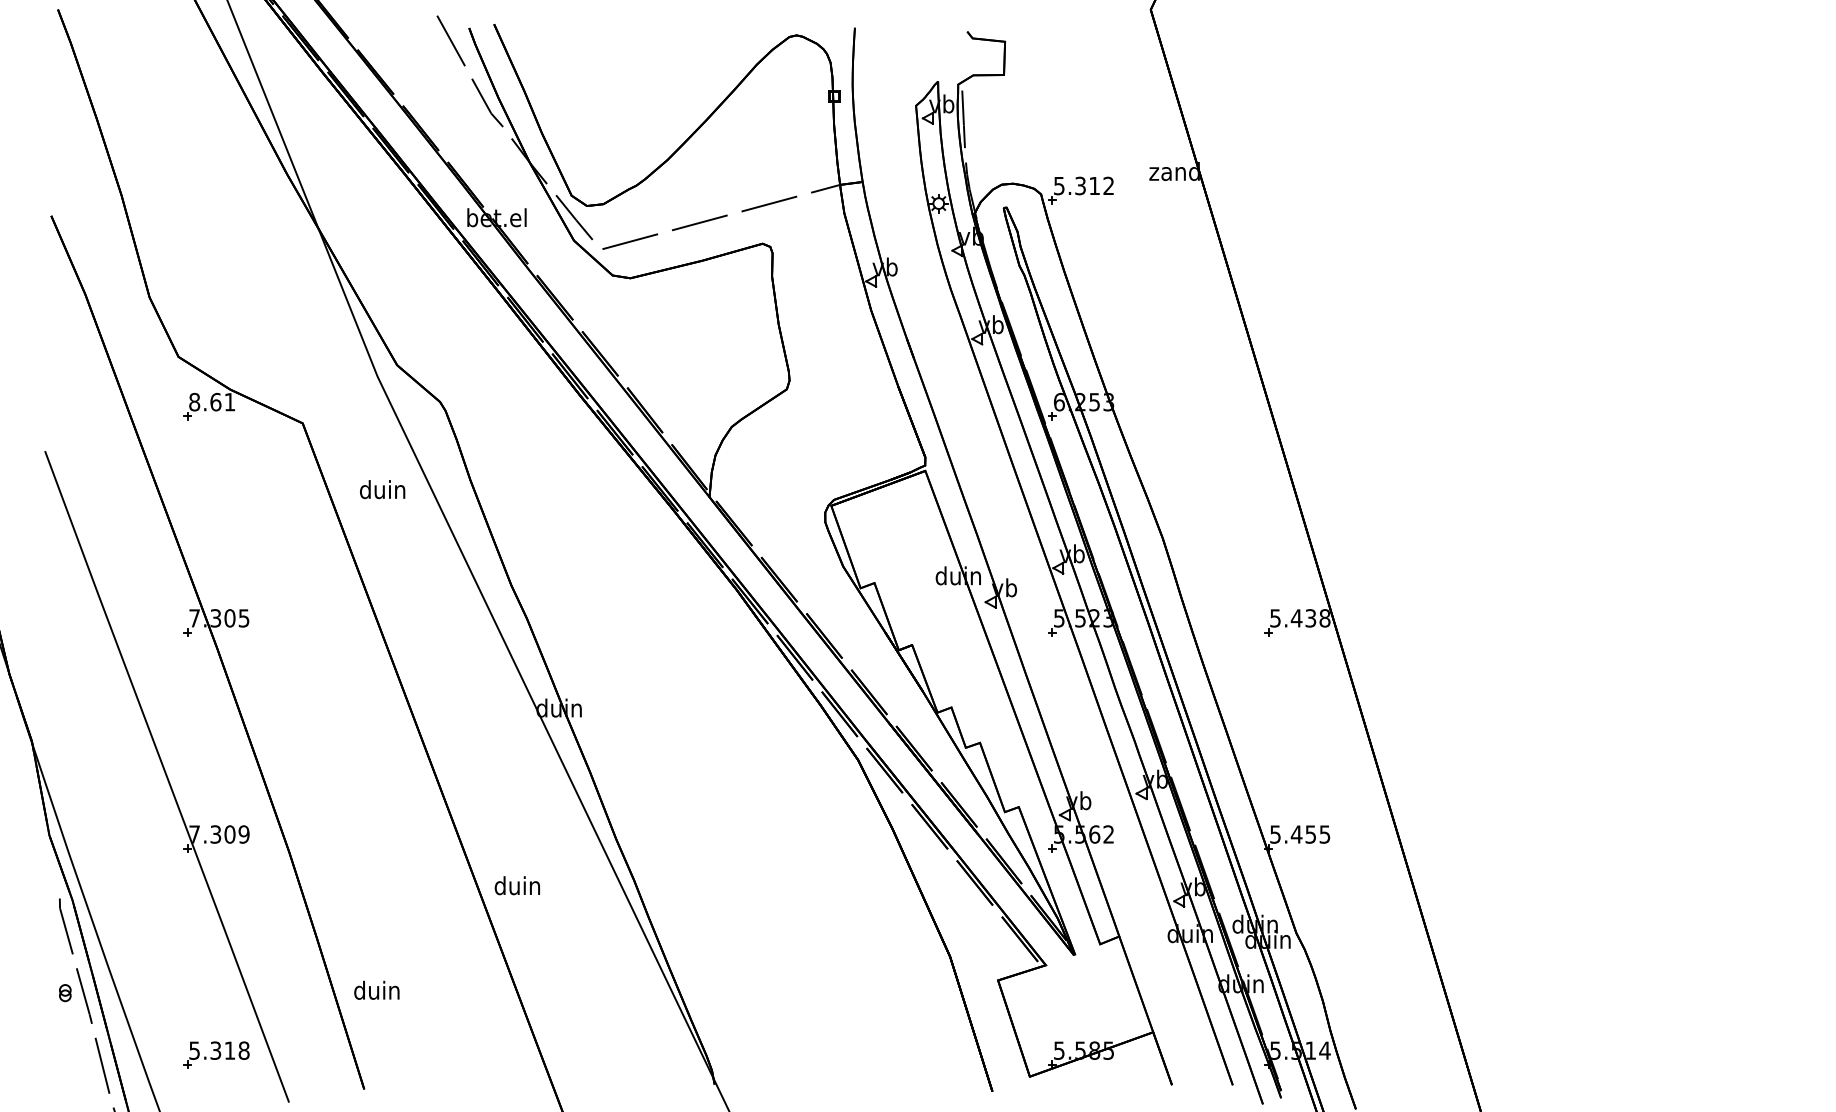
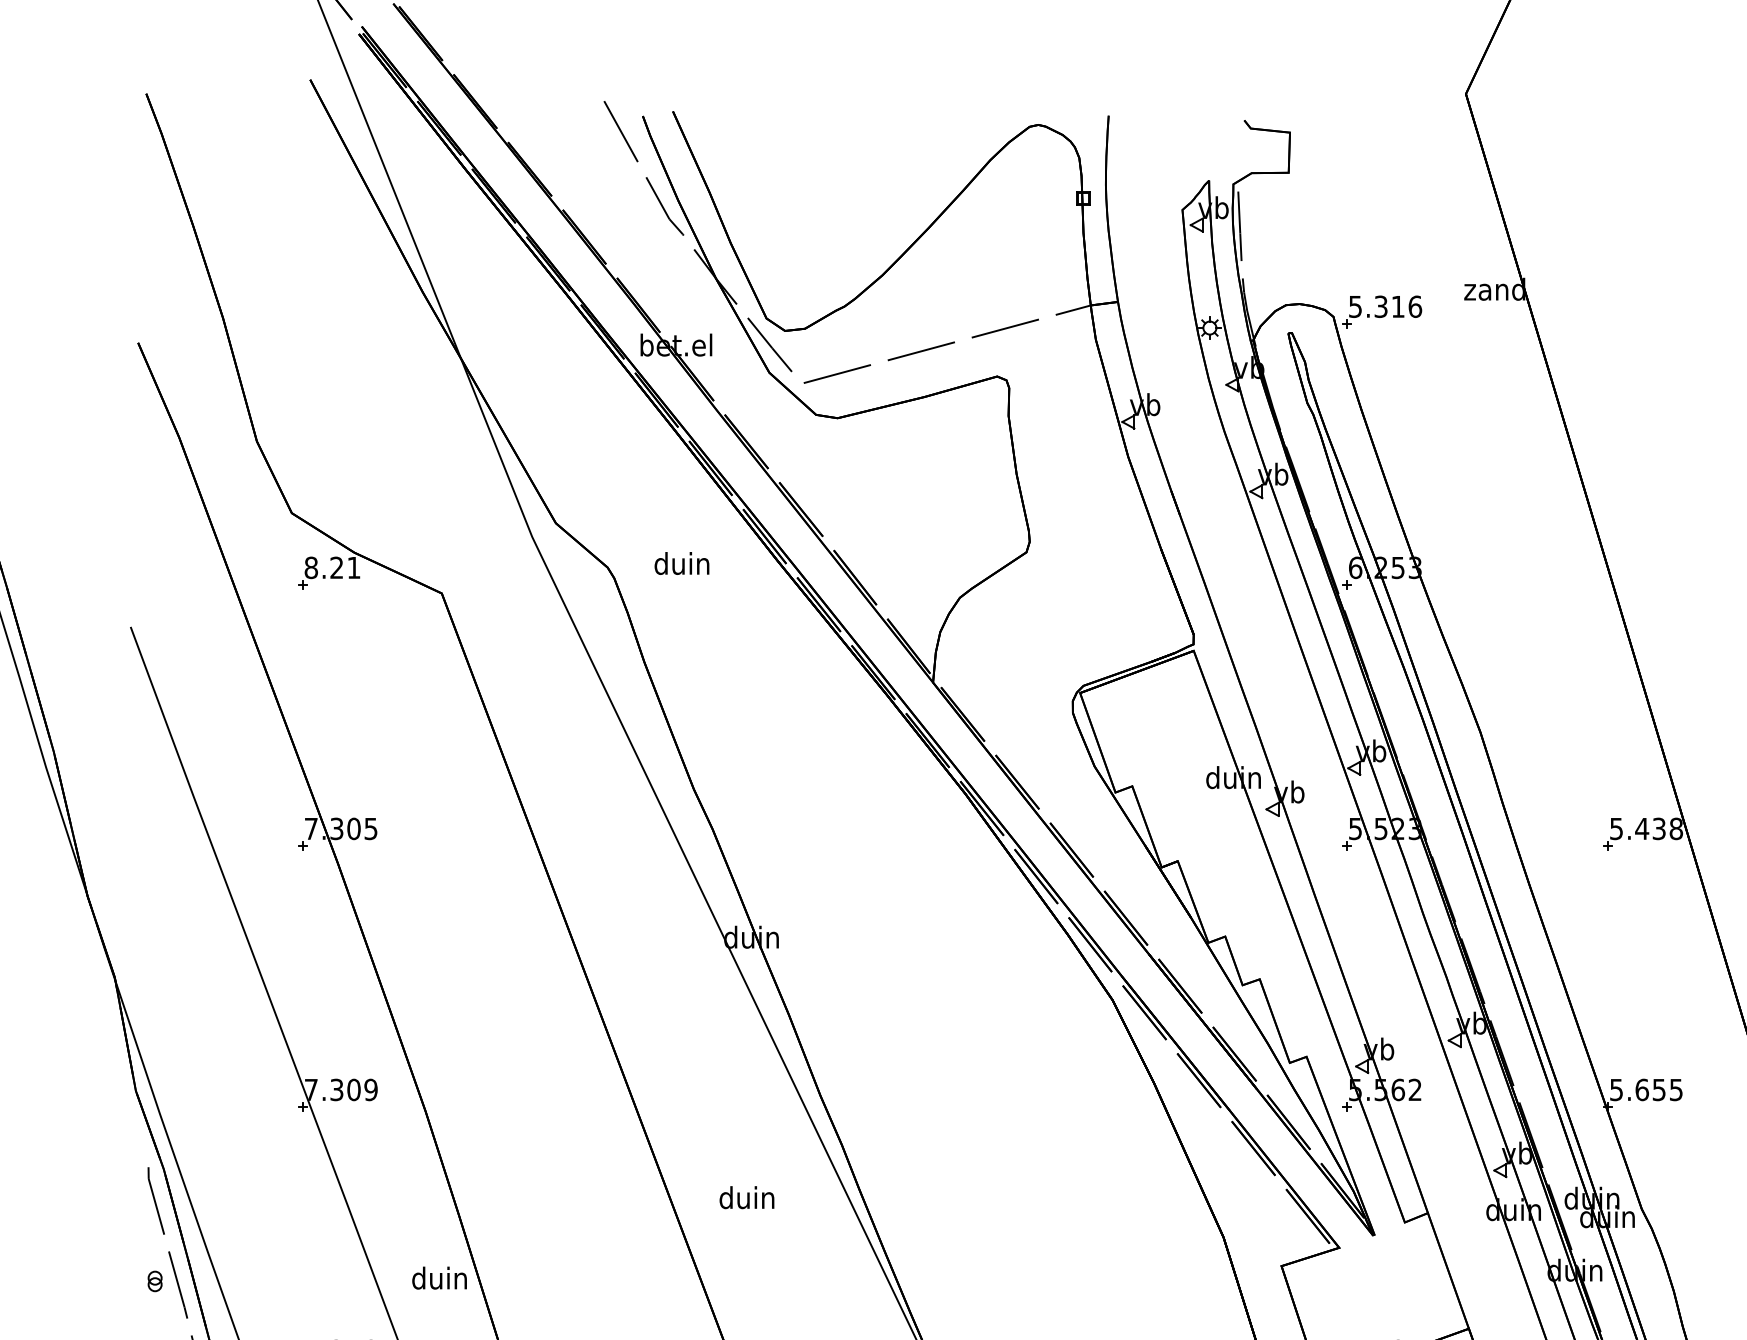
text: (1108, 185) -> (1414, 306), 5.312 -> 5.316
text: (215, 401) -> (336, 567), 8.61 -> 8.21
text: (382, 489) -> (681, 563), moved
text: (1296, 834) -> (1641, 1089), 5.455 -> 5.655
text: (516, 885) -> (745, 1197), moved
text: (376, 989) -> (439, 1277), moved

